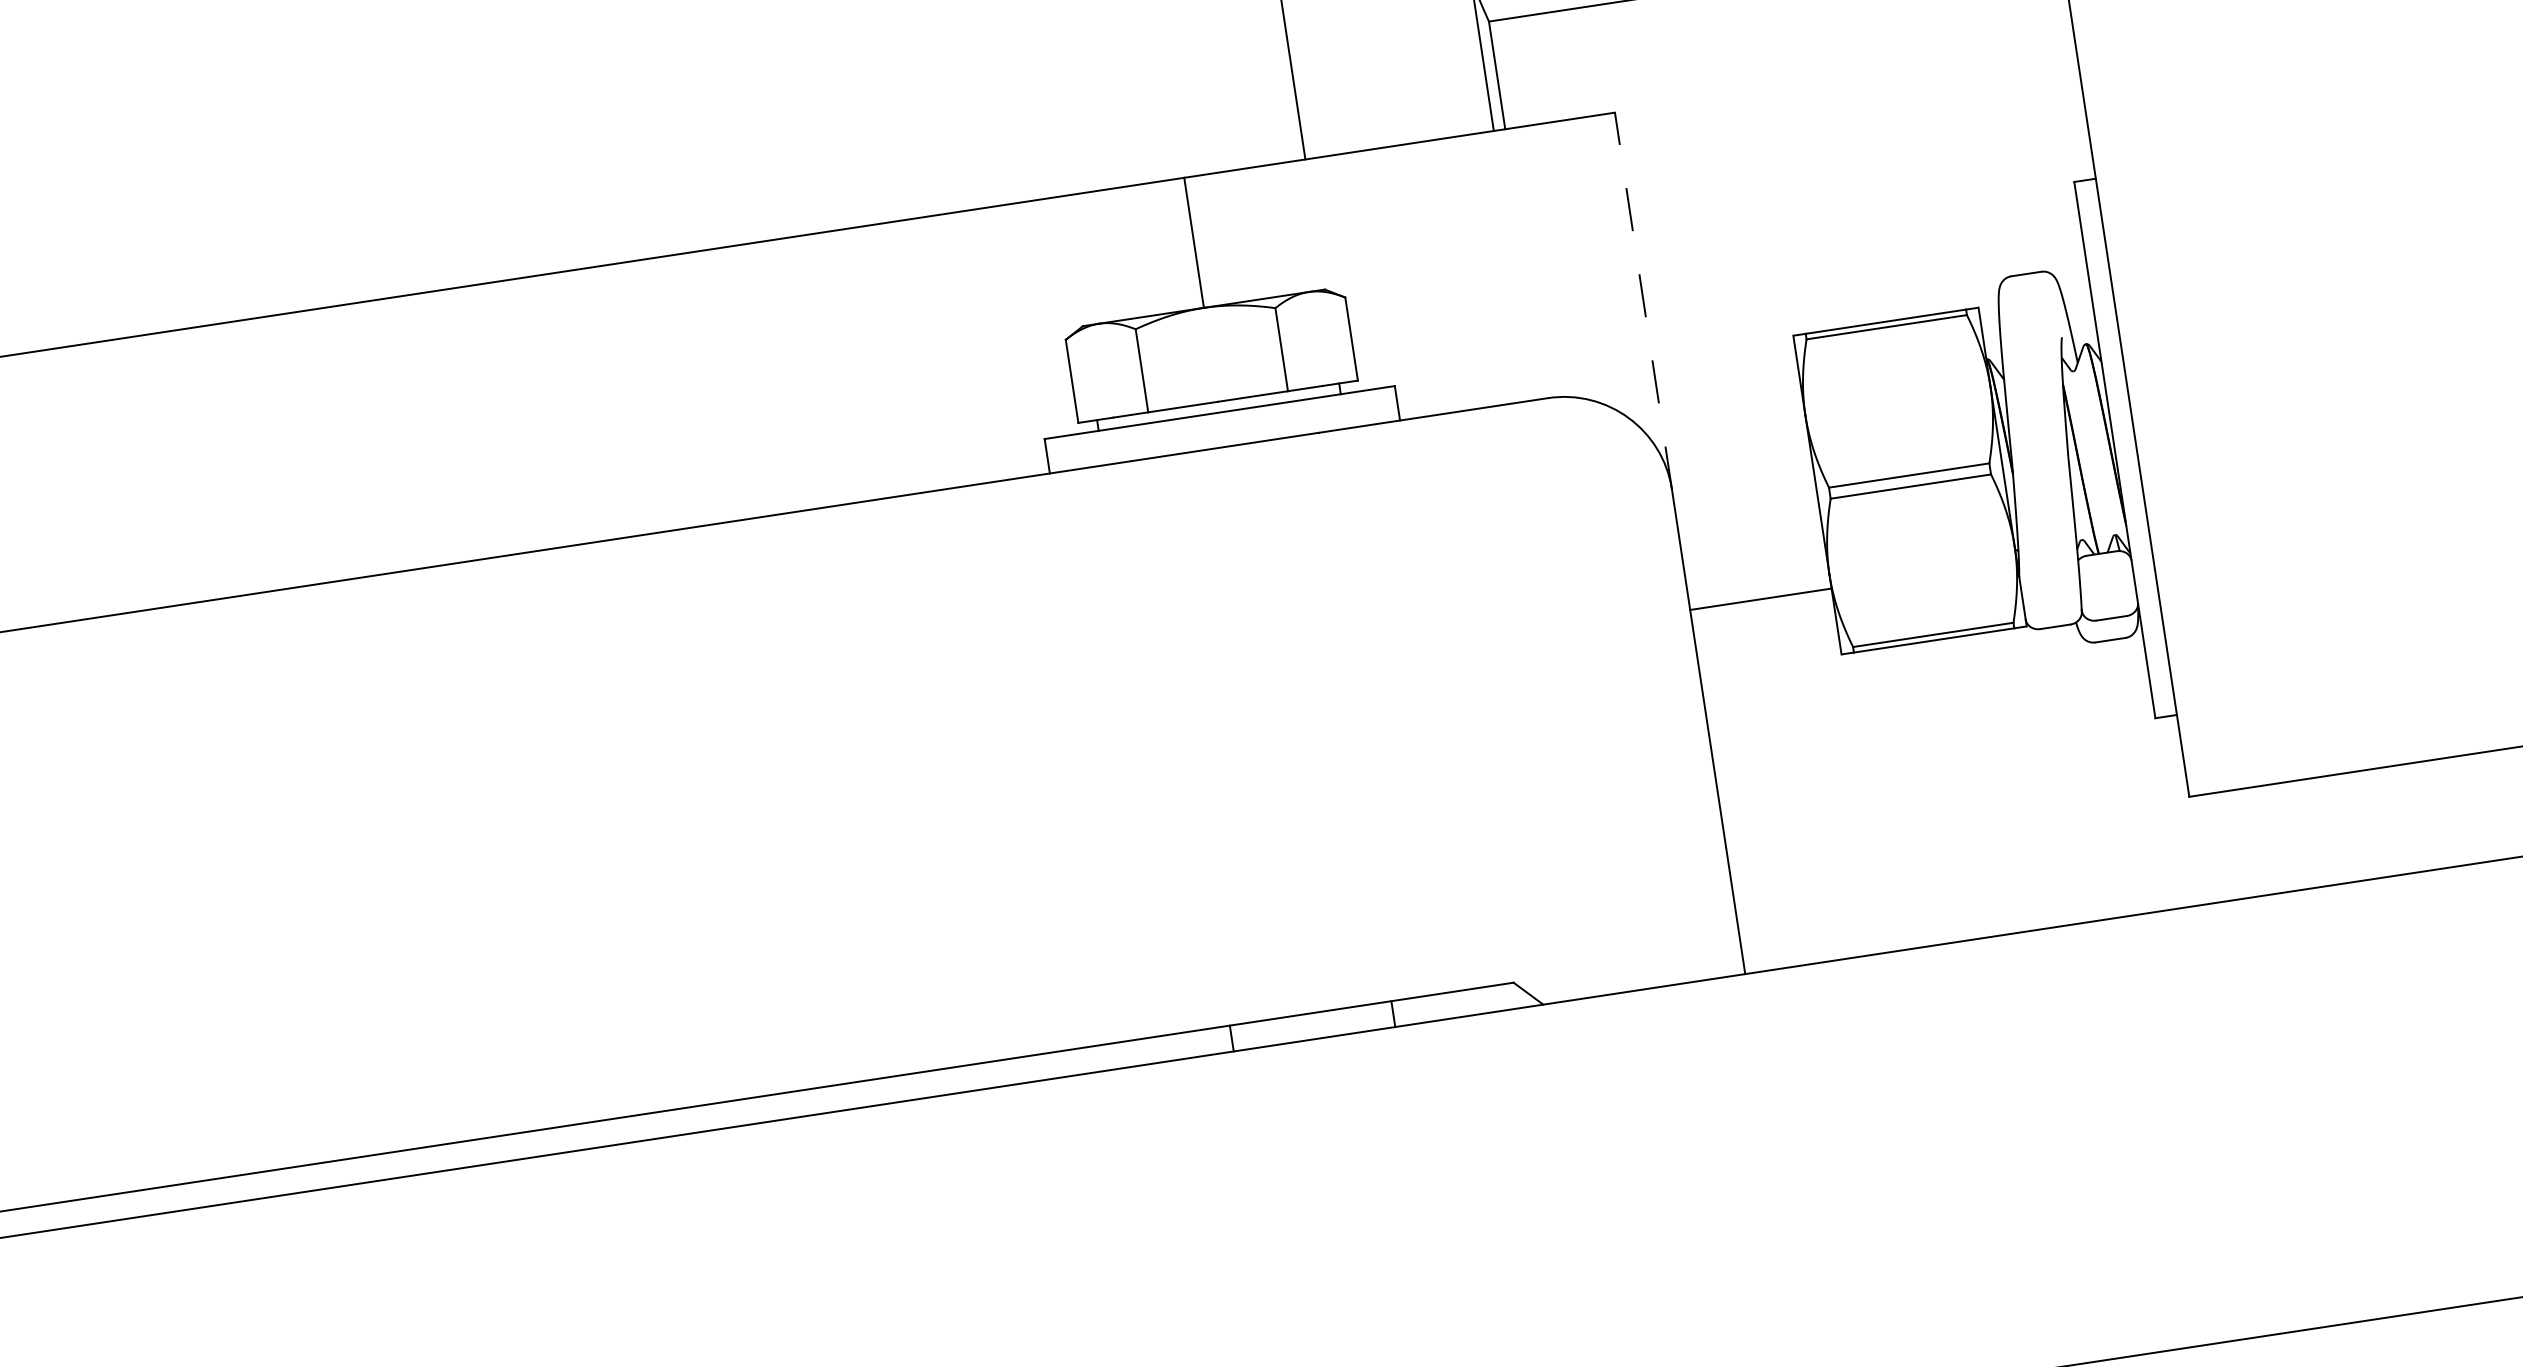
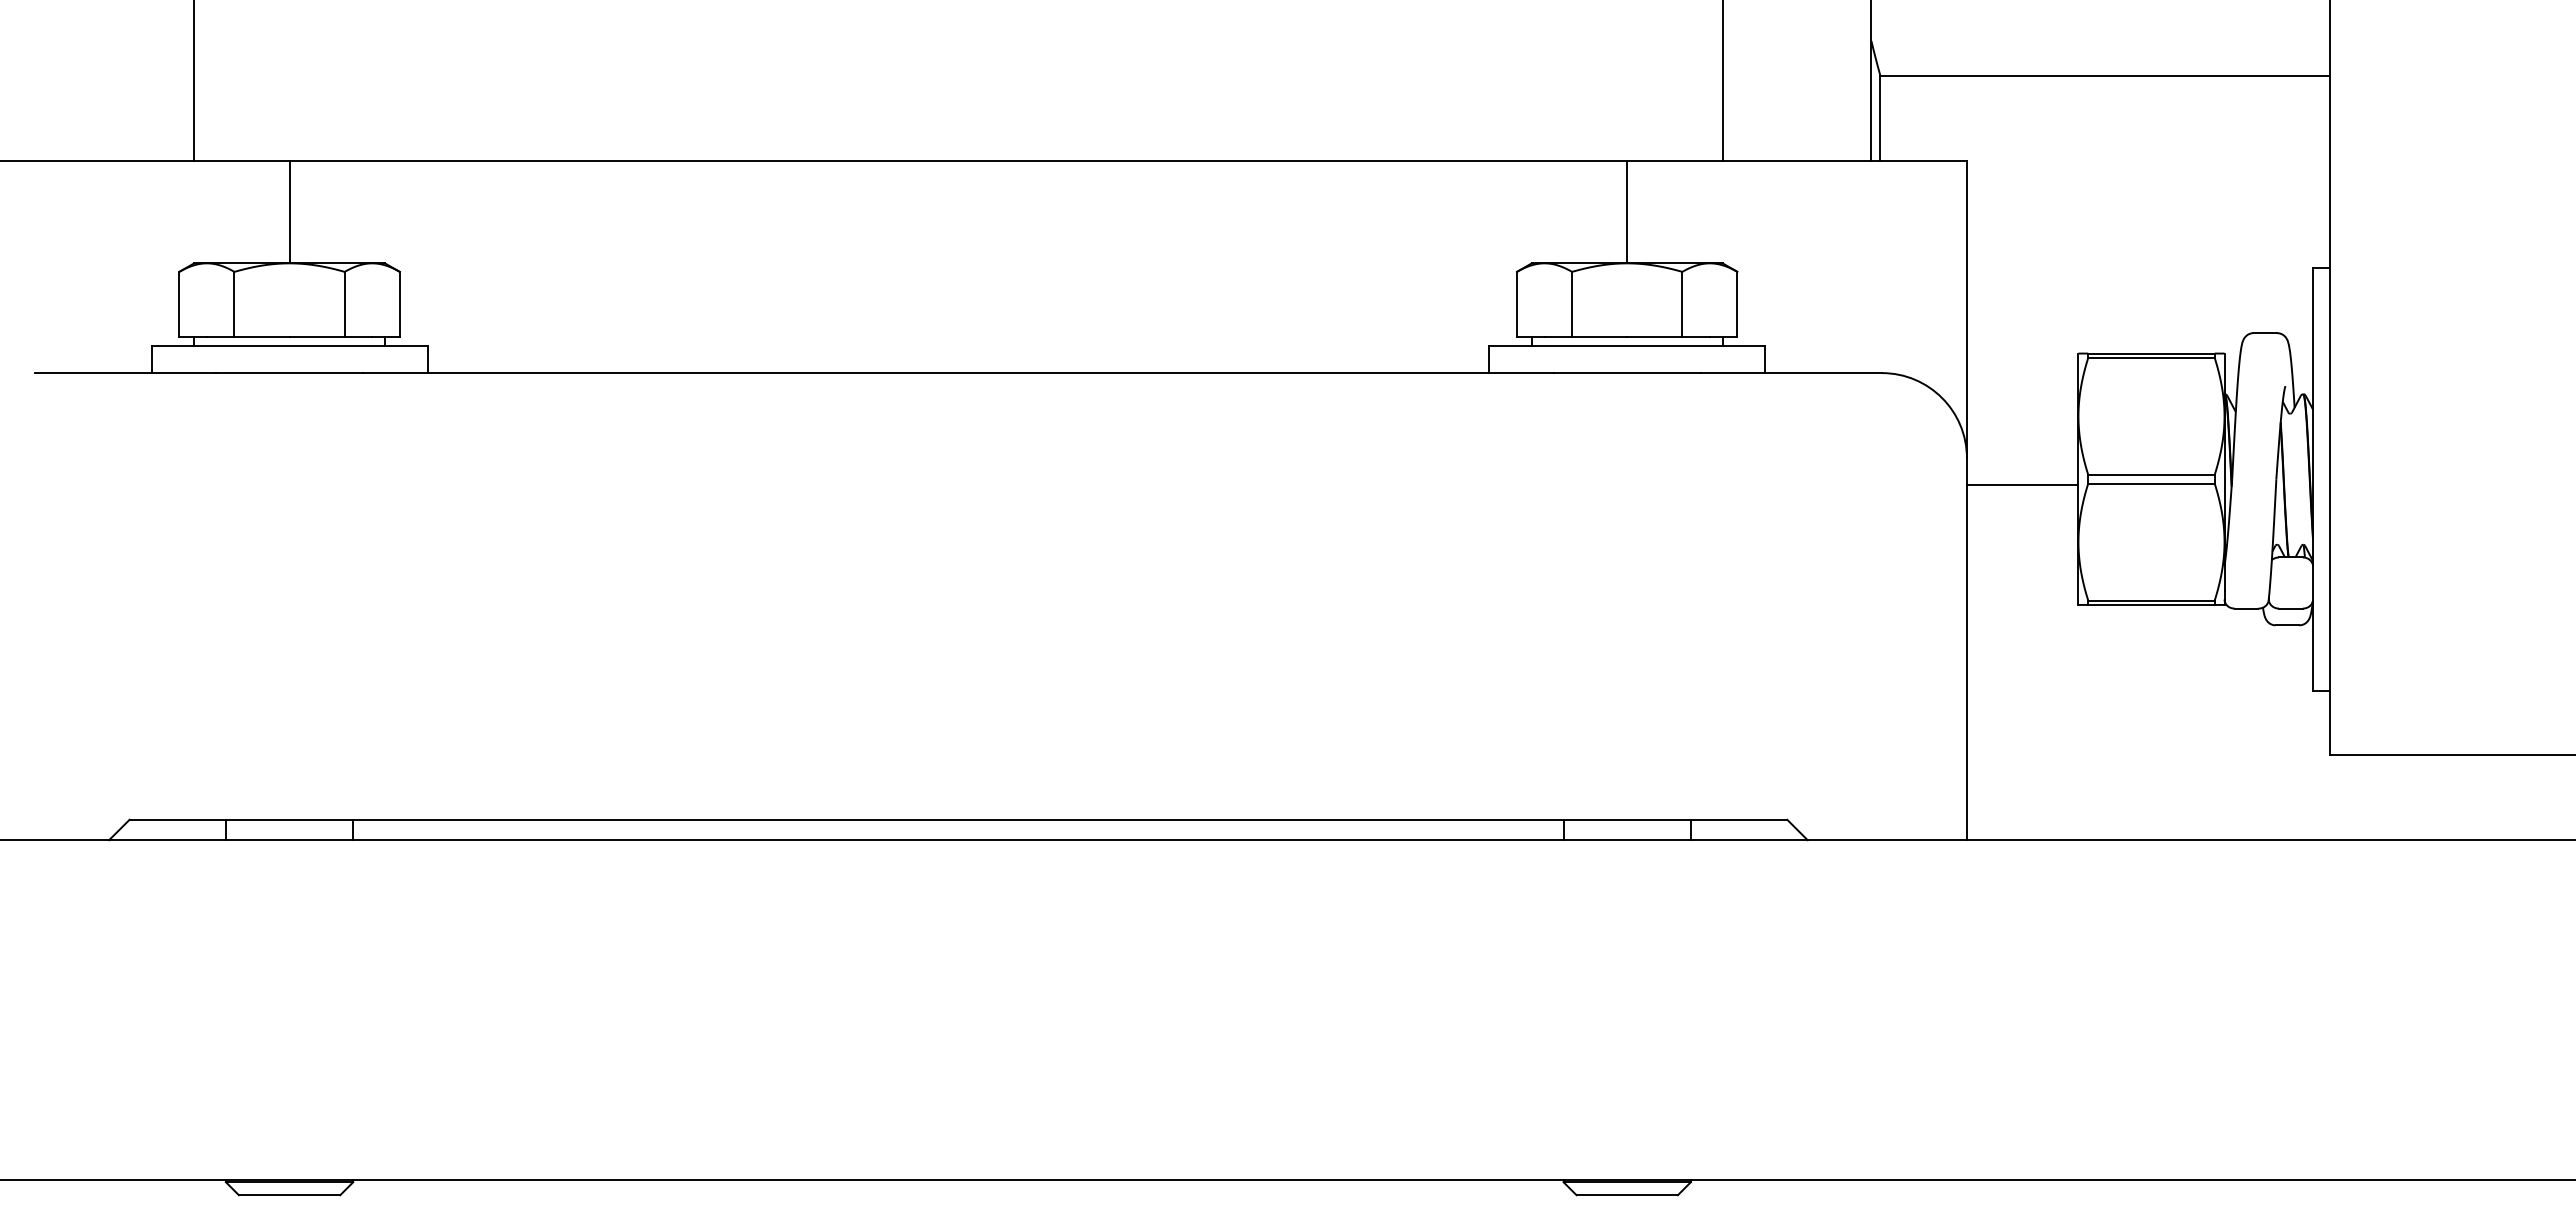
line: (1642, 301) -> (1966, 309), dashed -> solid
line: (1760, 599) -> (2022, 485), moved

